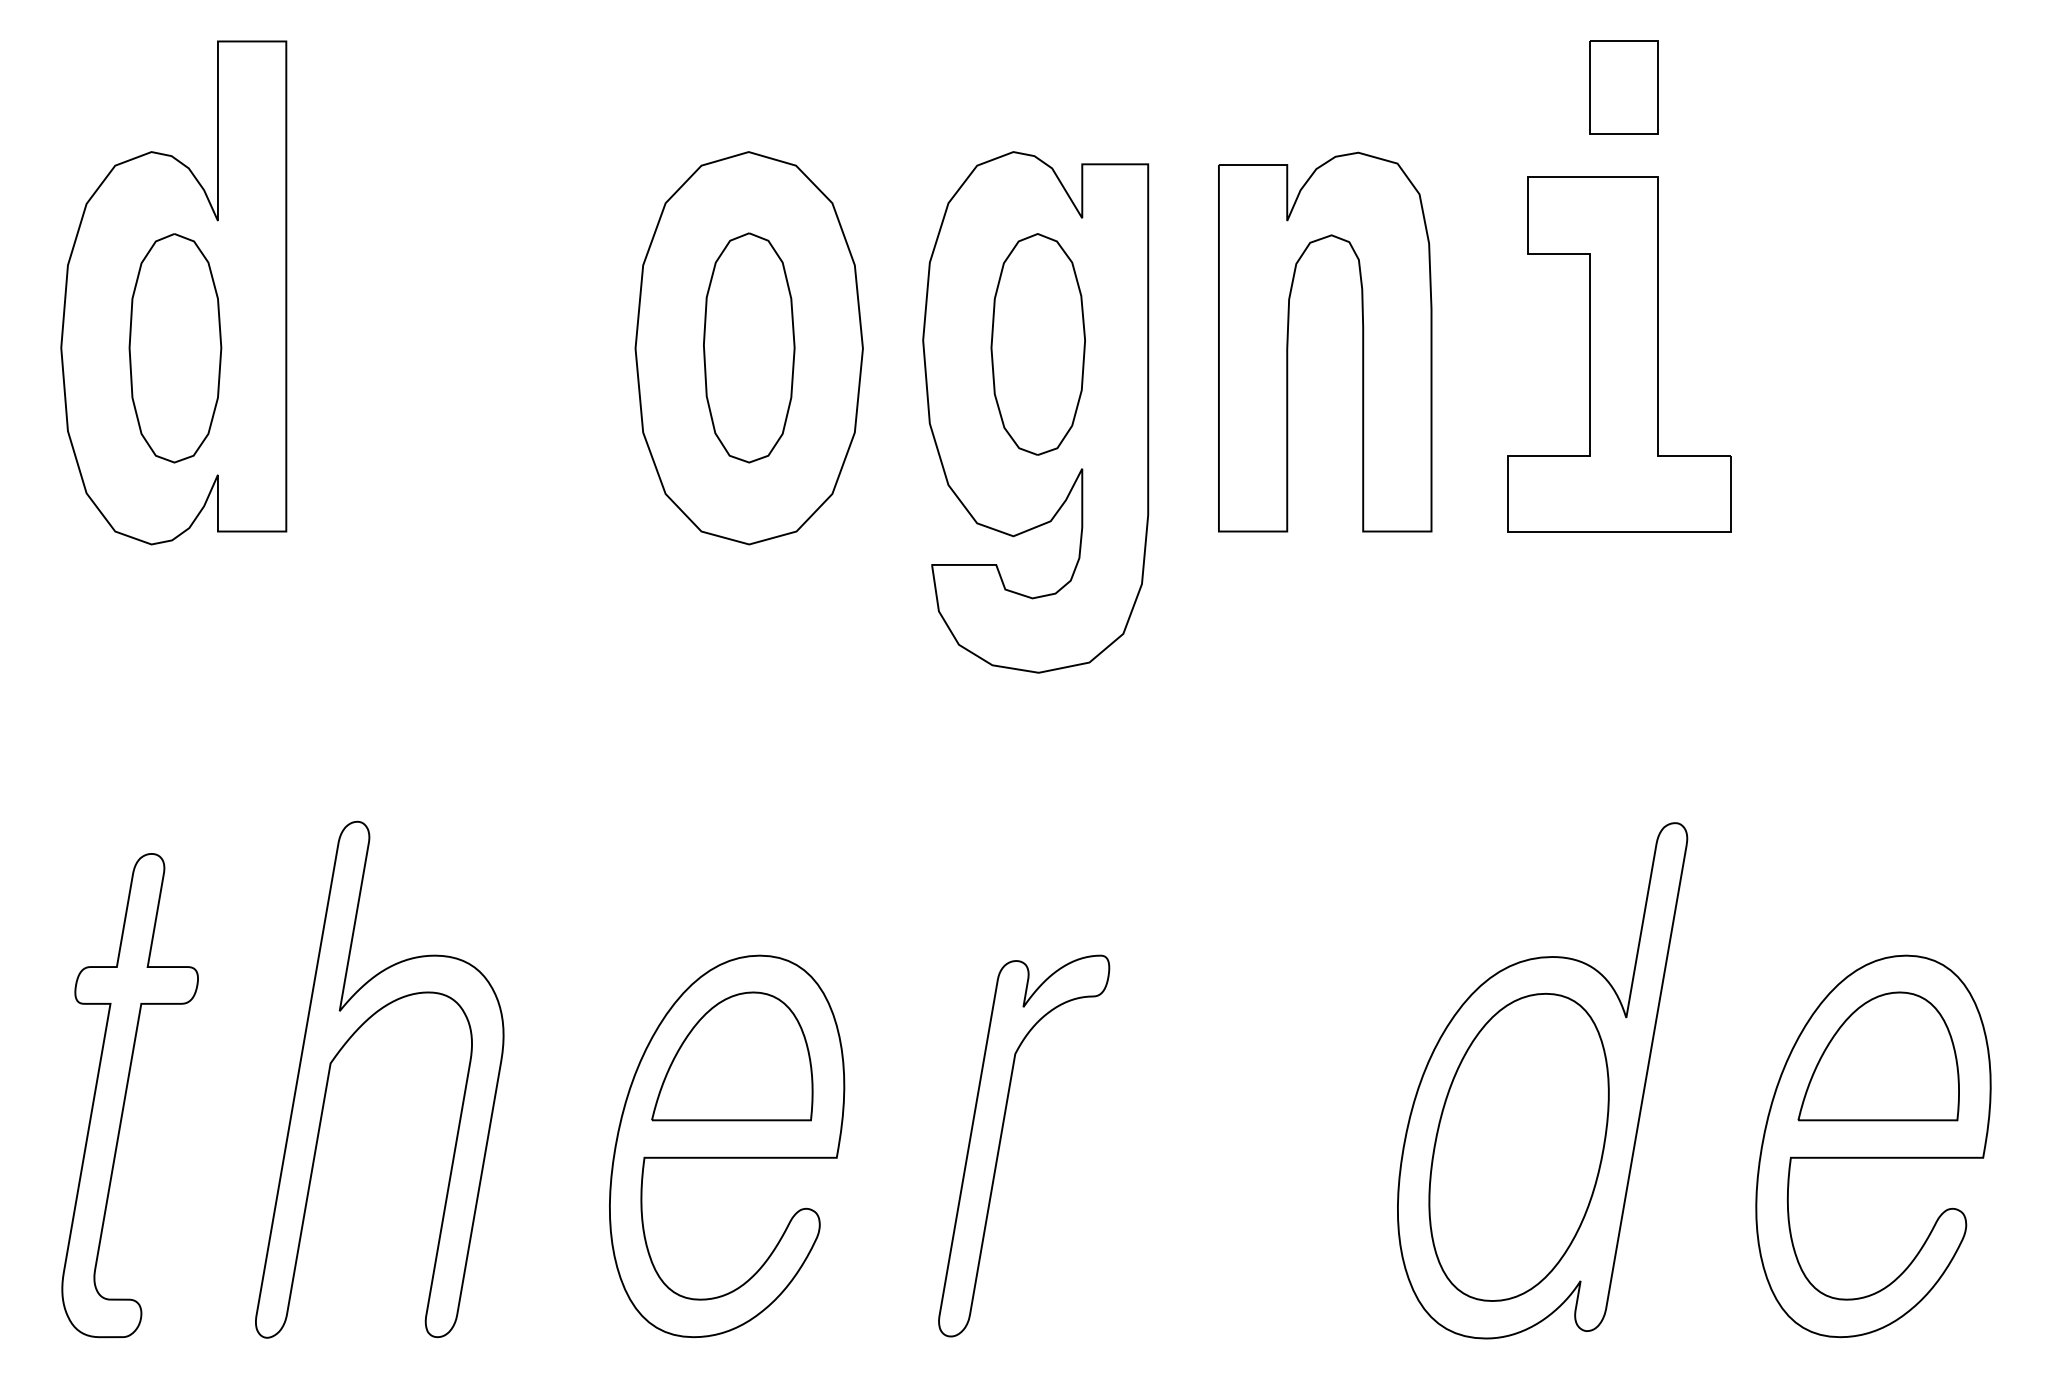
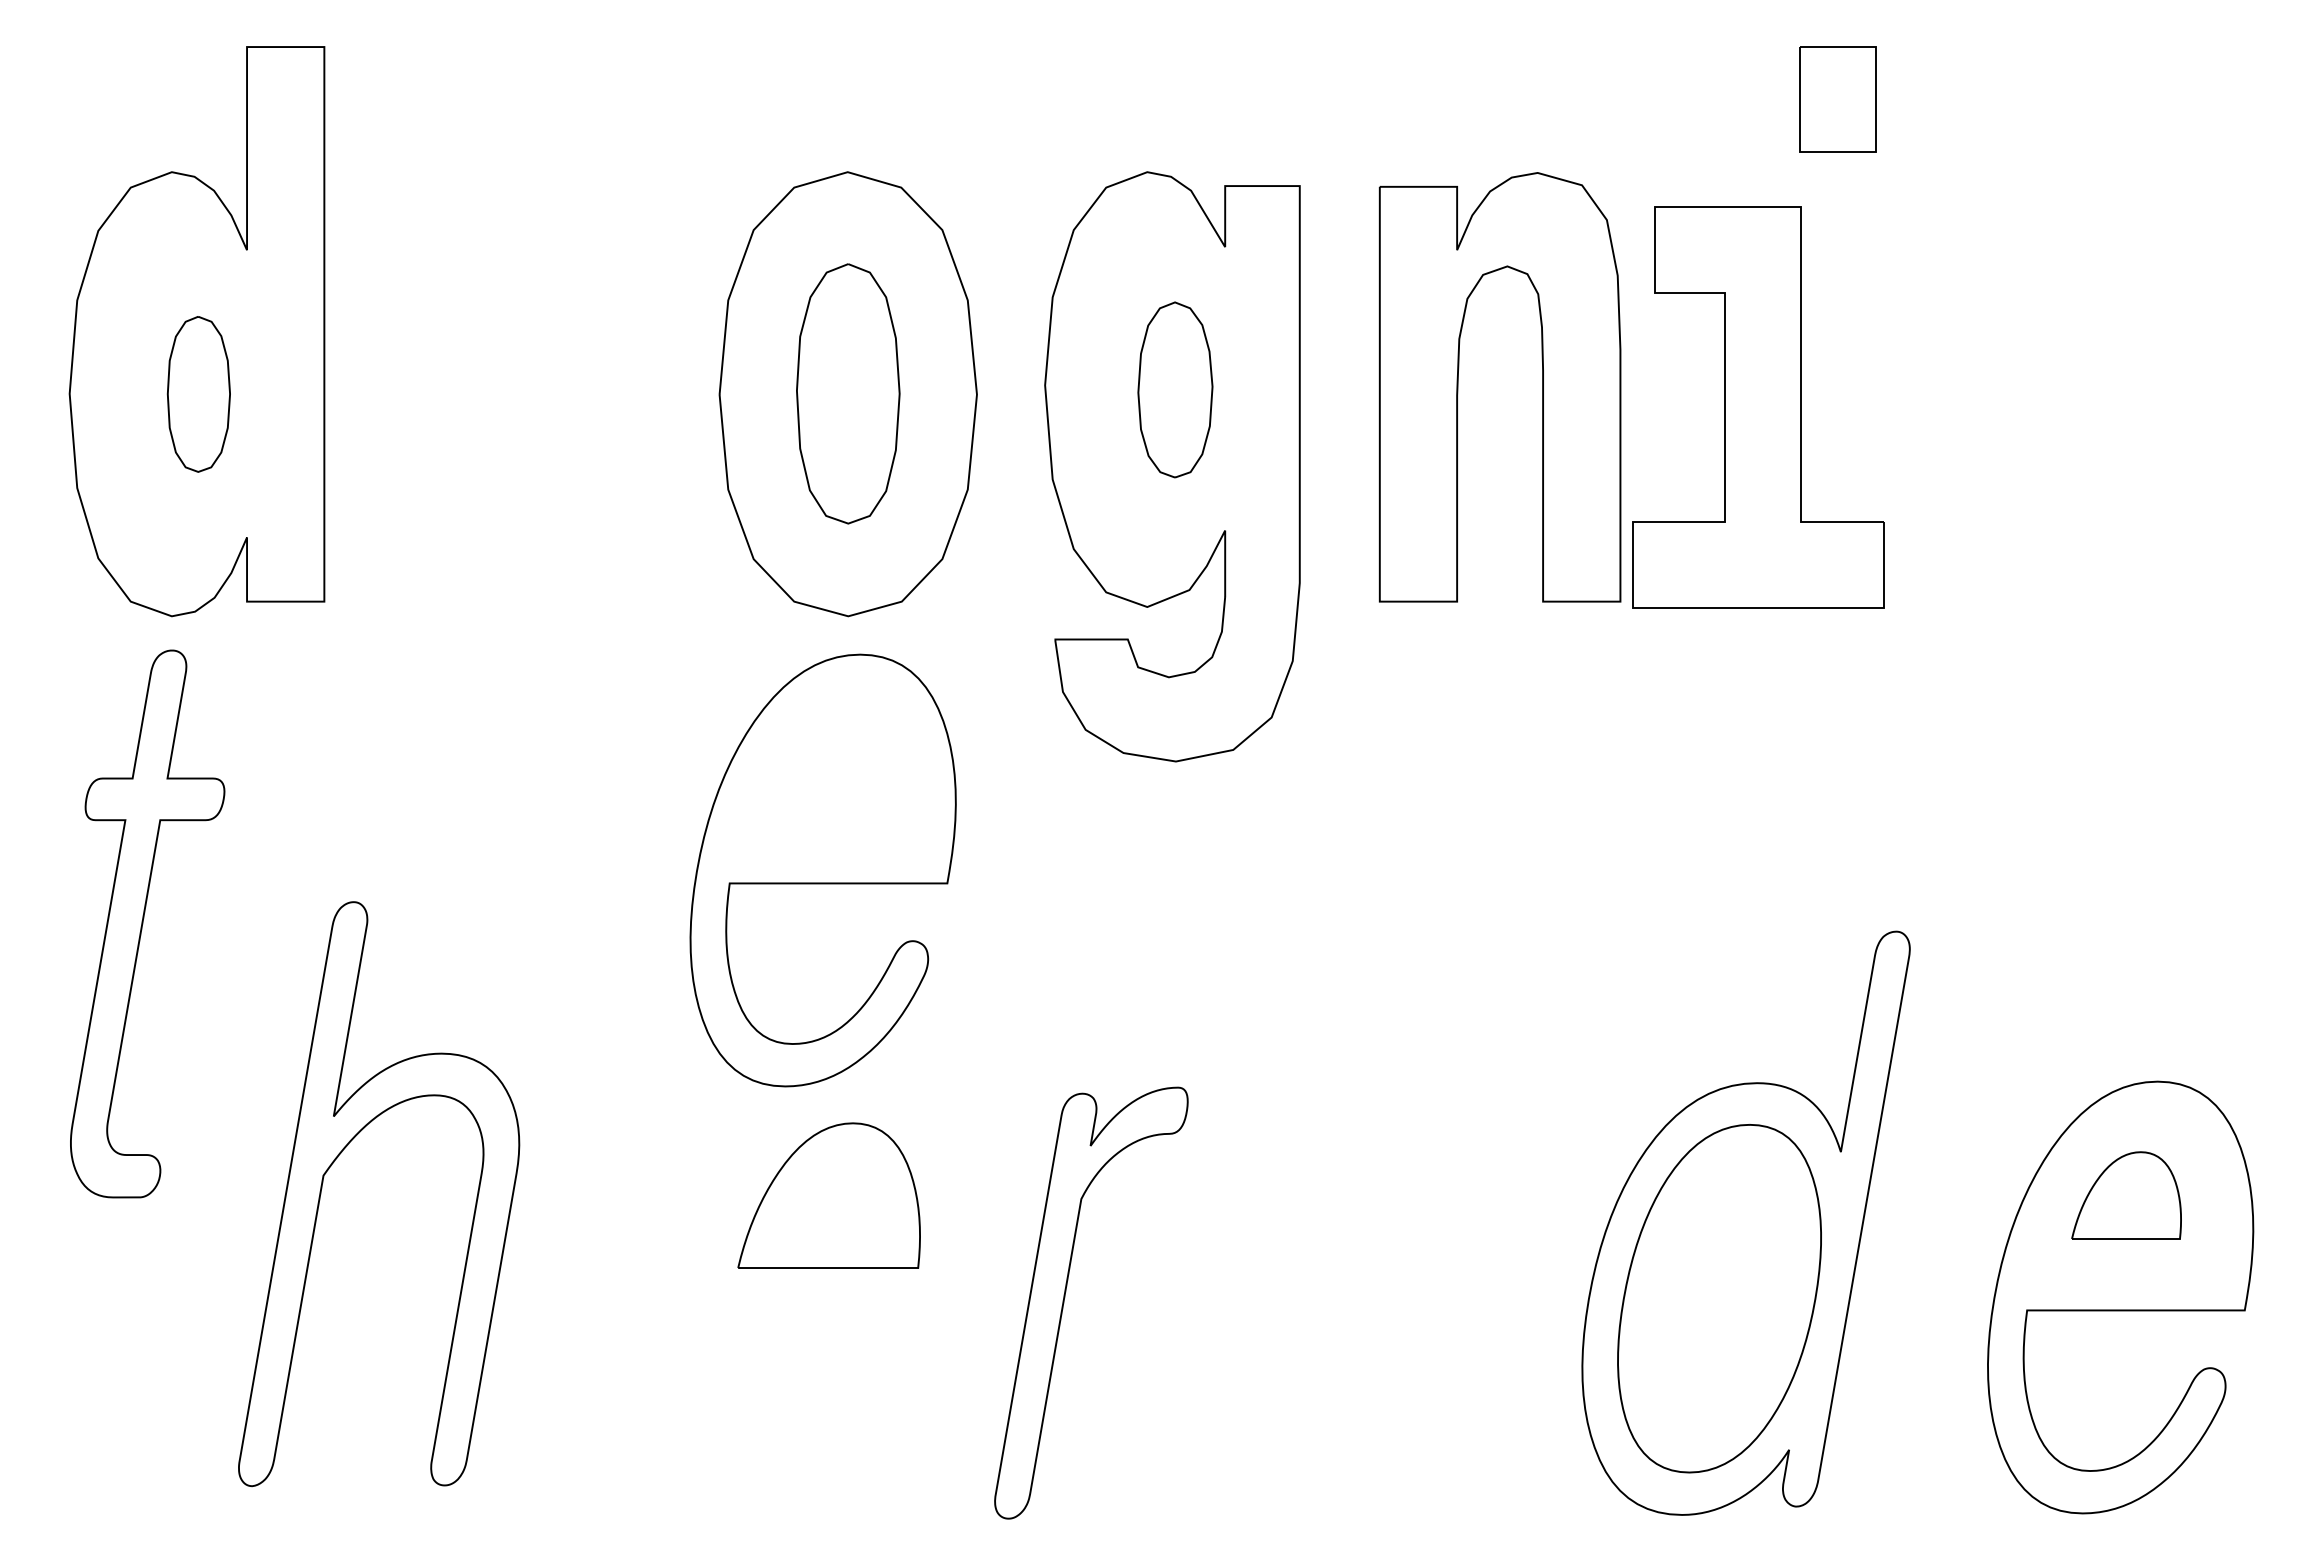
part: (1038, 344) -> (1175, 389), size x0.7
part: (175, 348) -> (198, 394), size x0.6
part: (1619, 354) -> (1758, 407), moved
part: (340, 1051) -> (334, 1162), moved
part: (1878, 1056) -> (2126, 1195), size x0.6
part: (130, 1095) -> (147, 923), moved
part: (1001, 1141) -> (1065, 1297), moved
part: (726, 1146) -> (822, 870), moved

